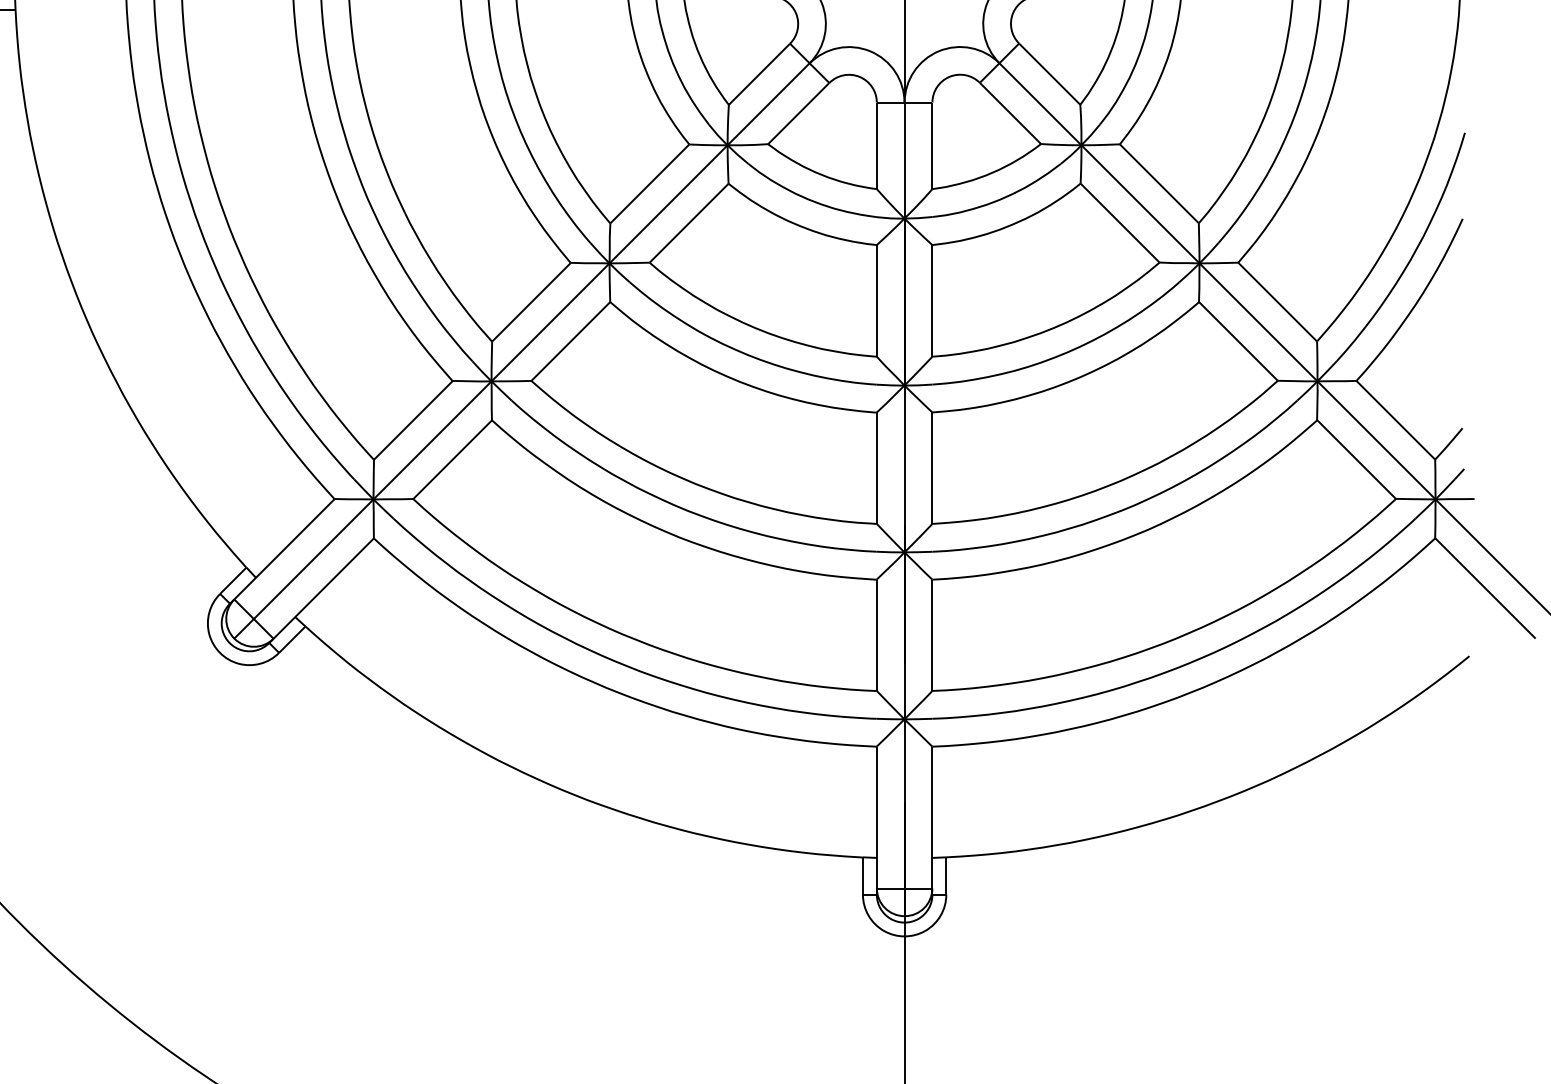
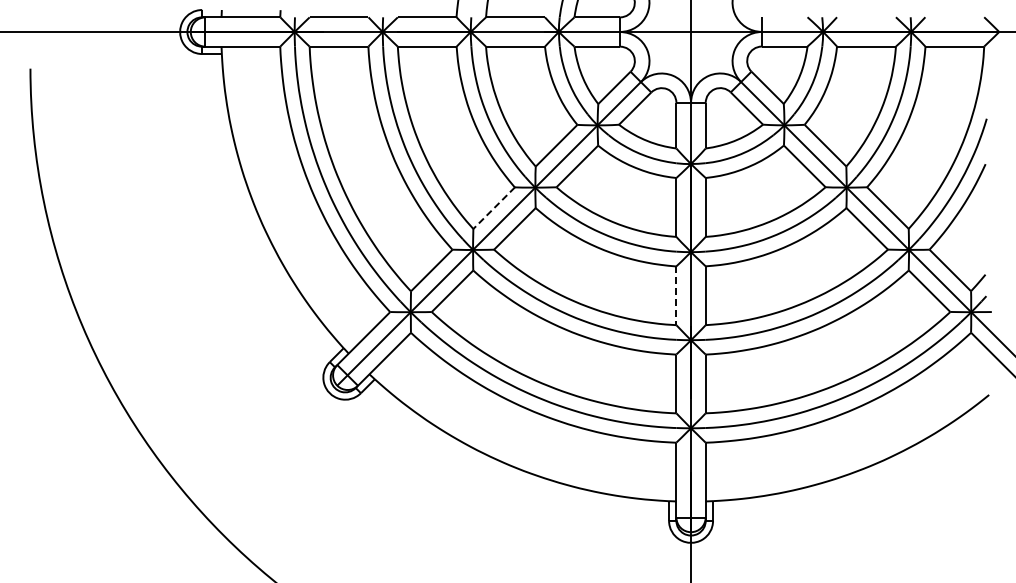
line: (530, 302) -> (493, 208), solid -> dashed
line: (877, 469) -> (676, 296), solid -> dashed

